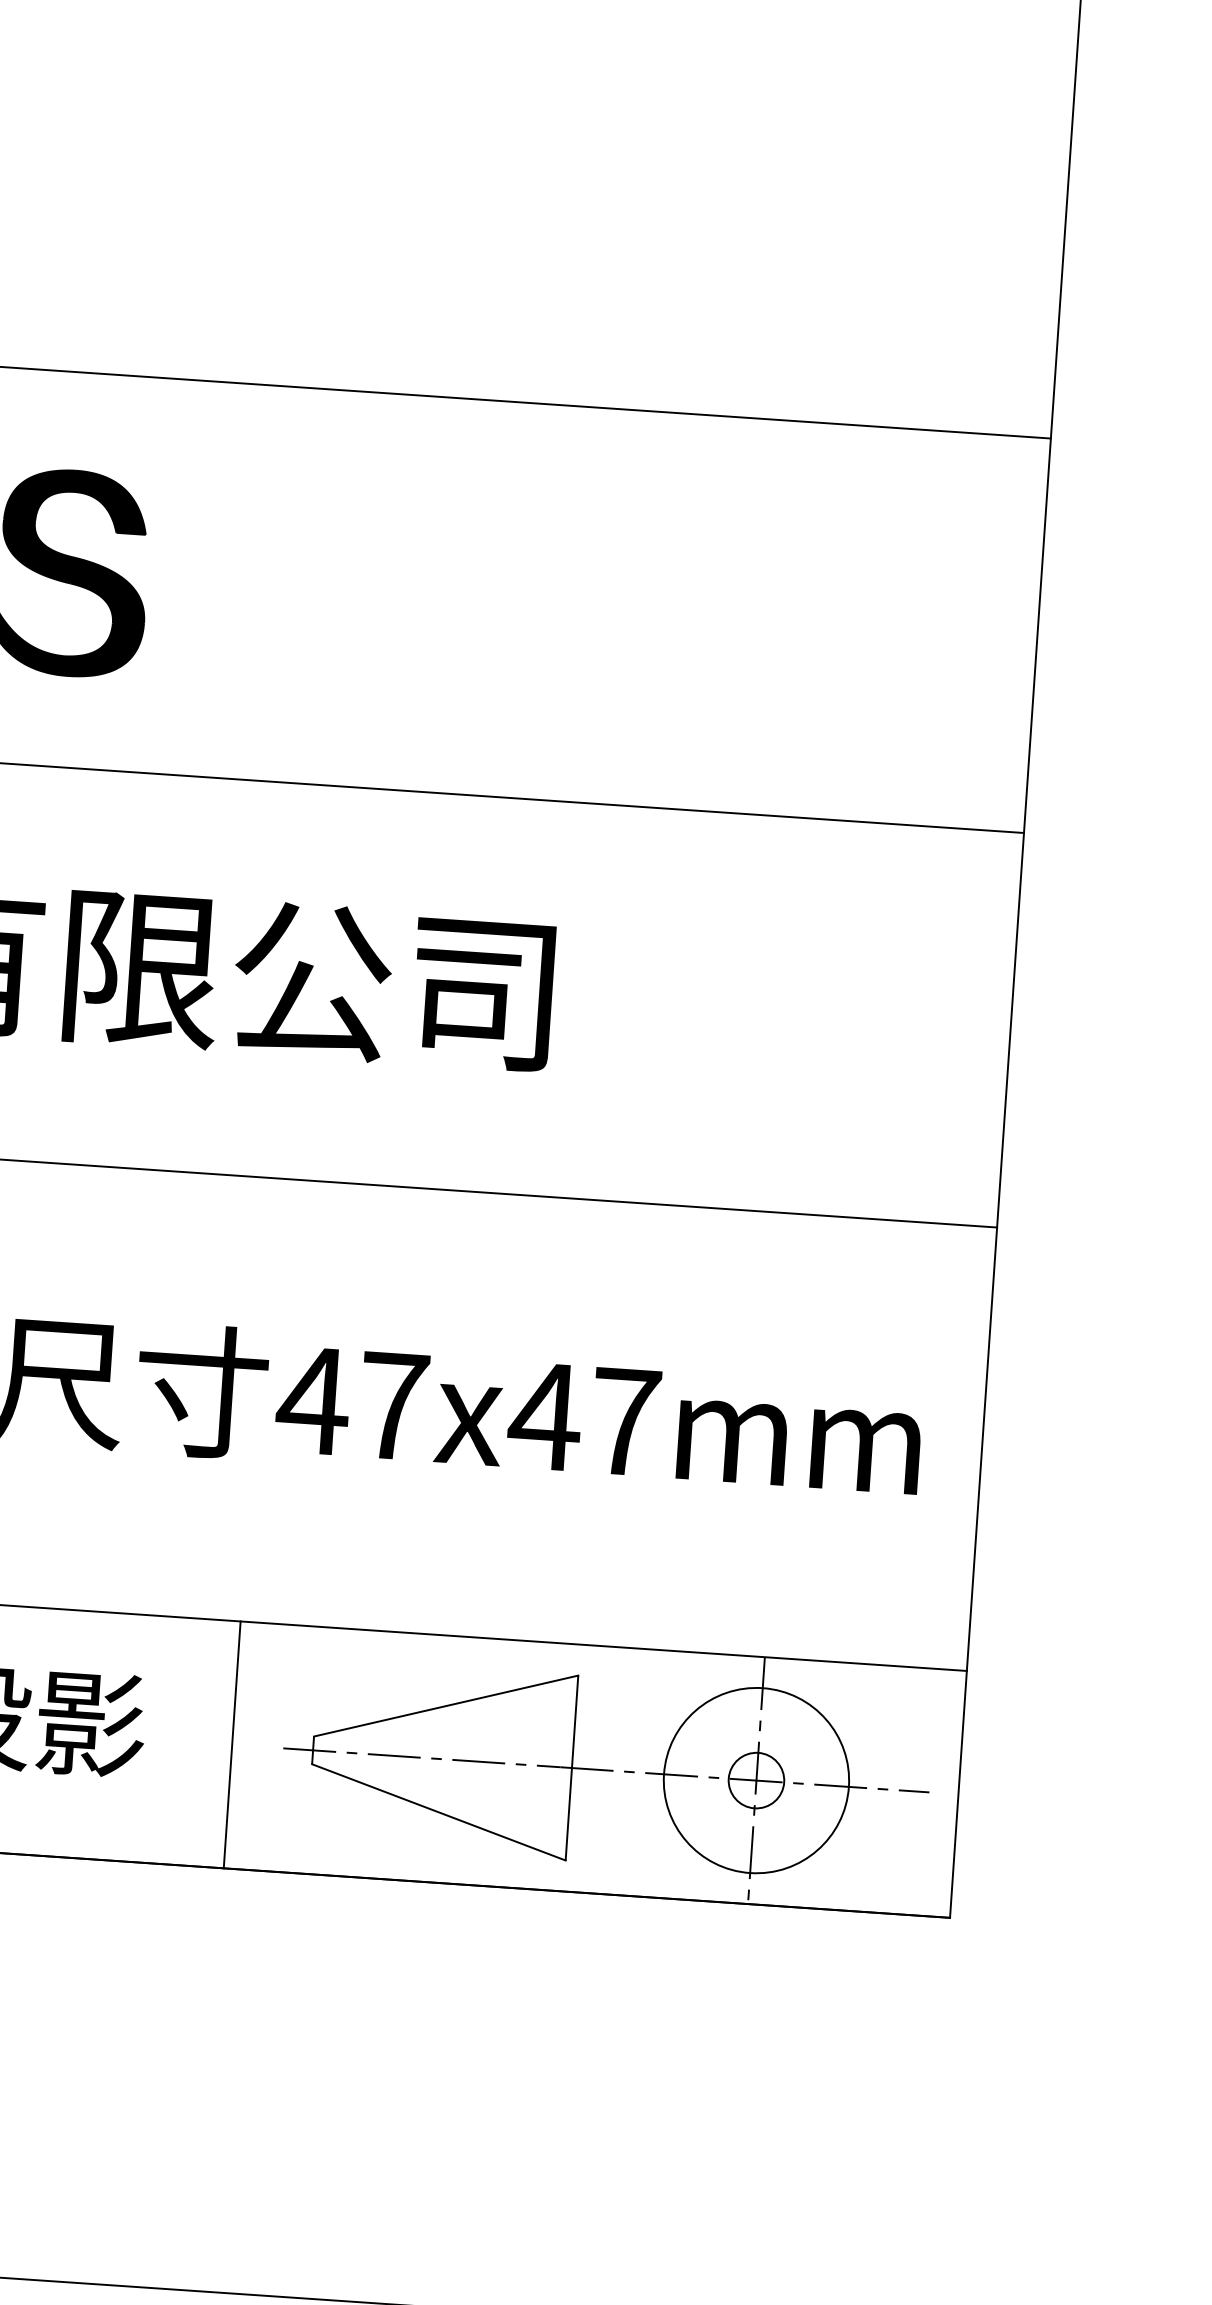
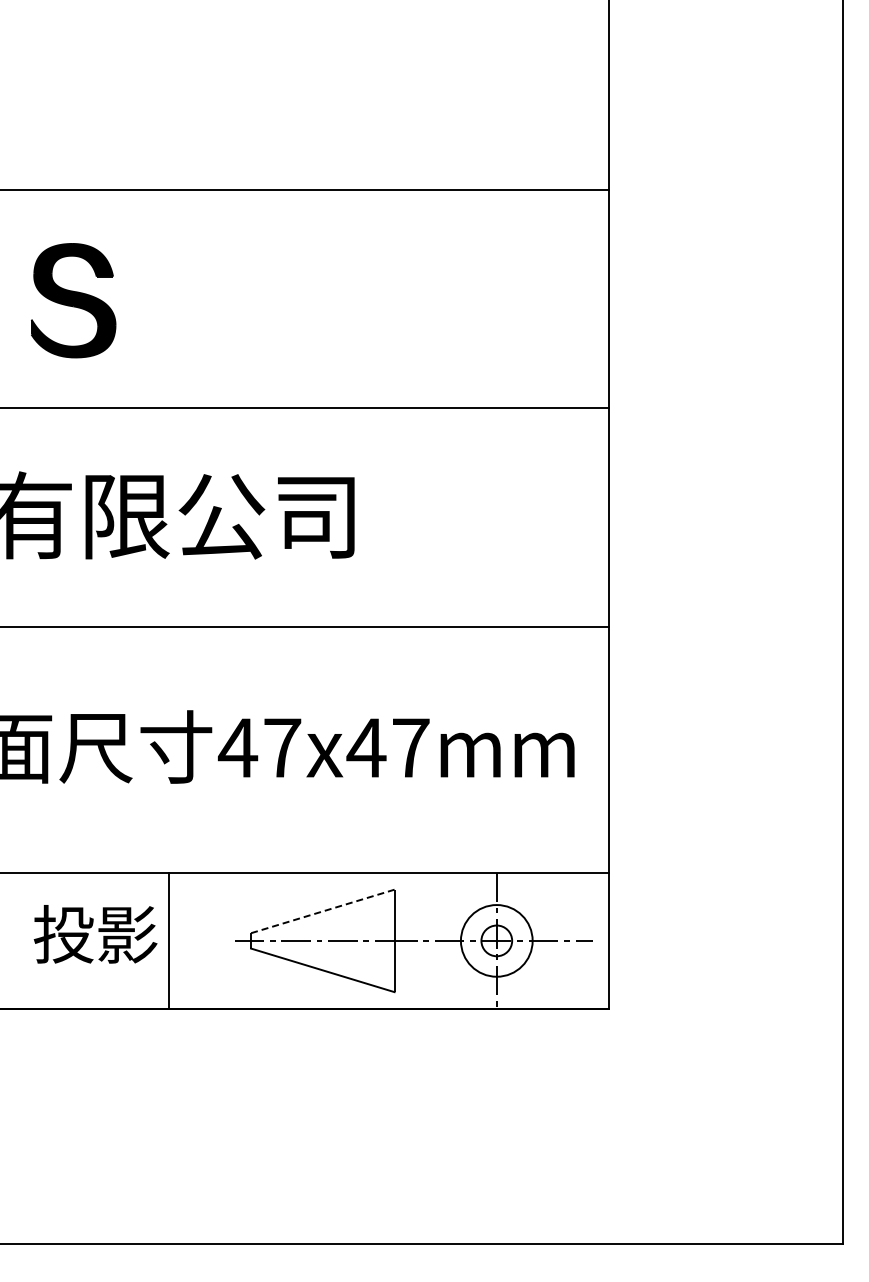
line: (445, 1706) -> (322, 911), solid -> dashed
line: (232, 1744) -> (169, 940), moved
circle: (755, 1779) -> (496, 940), size x0.7

